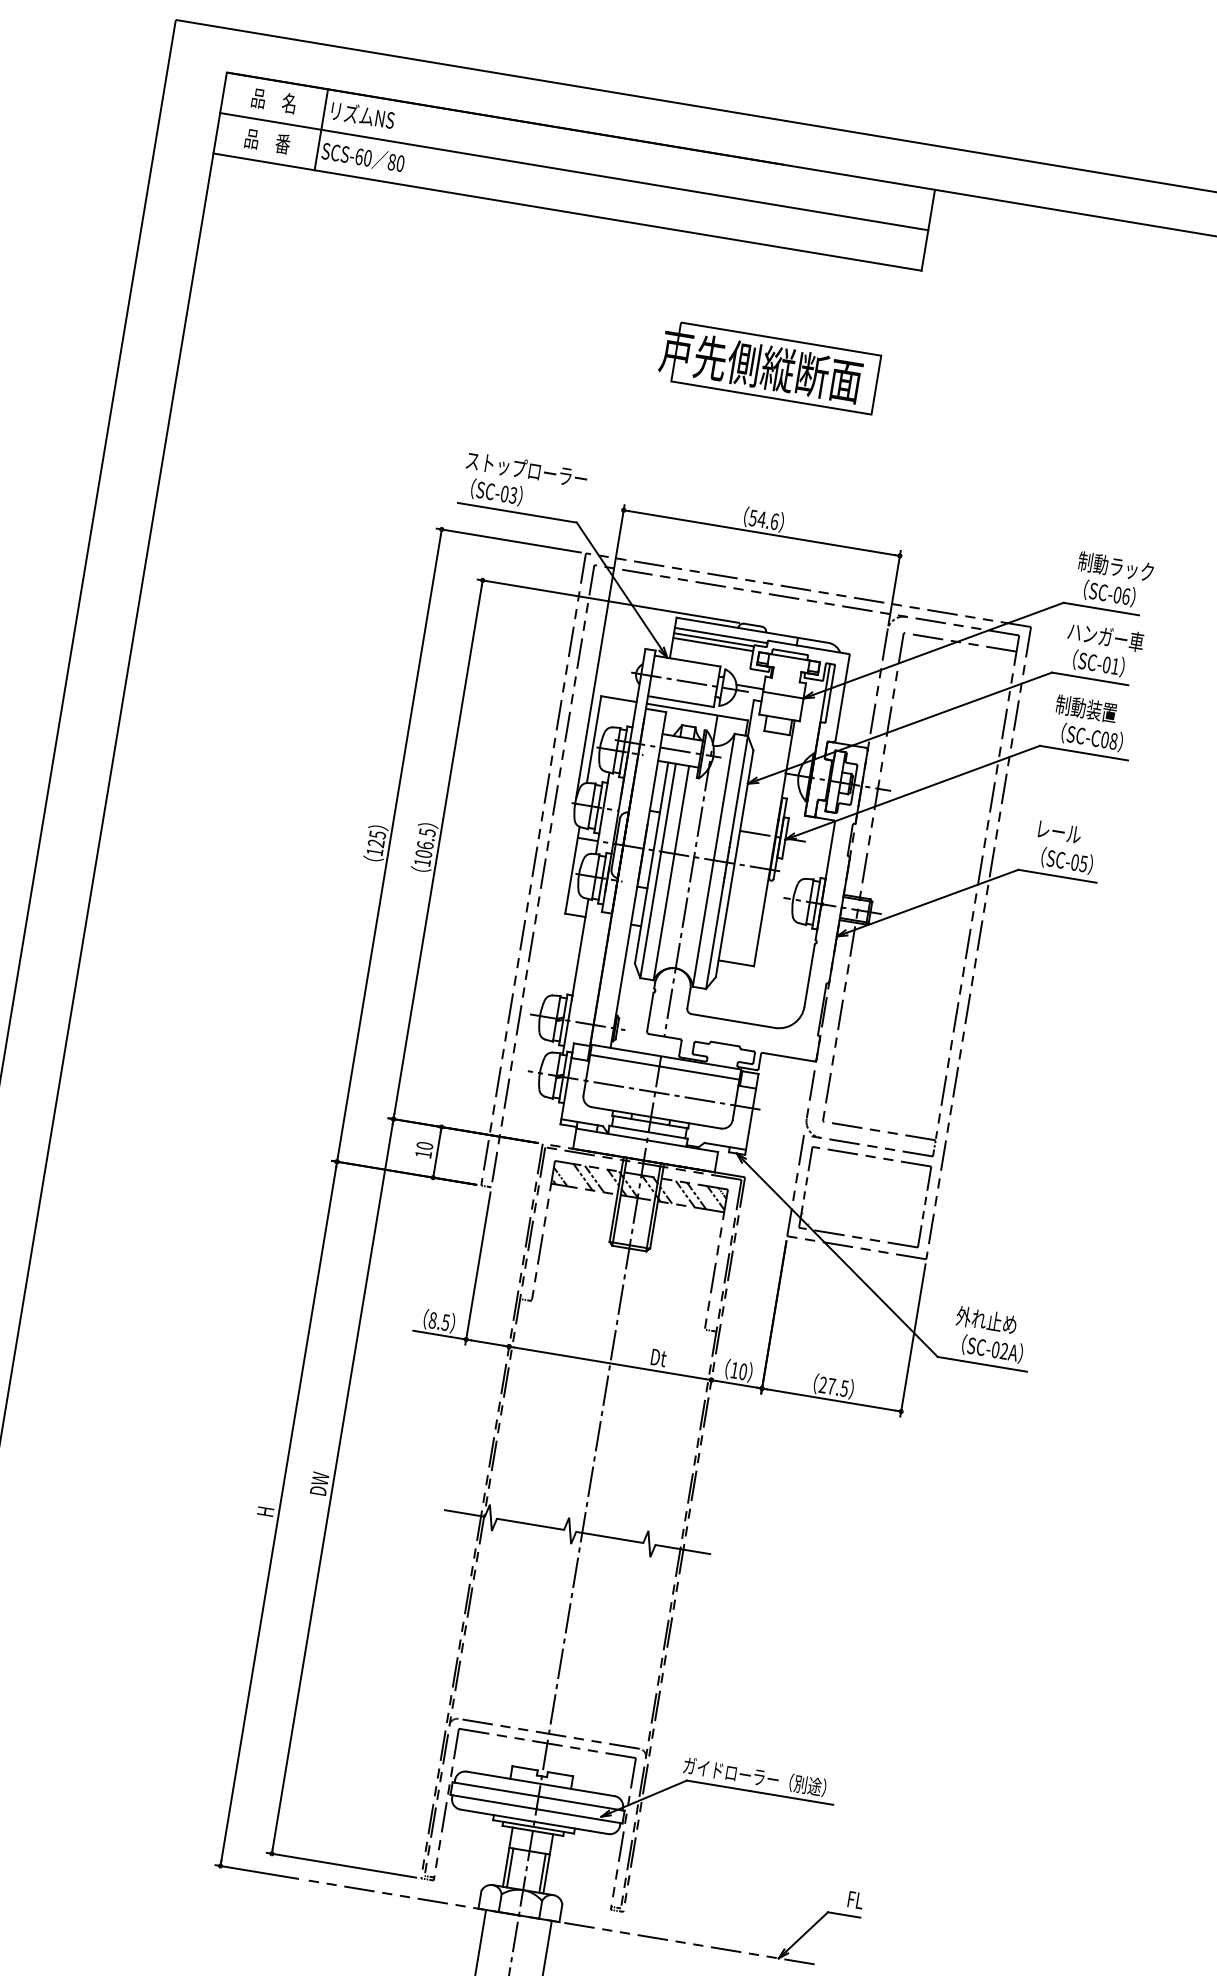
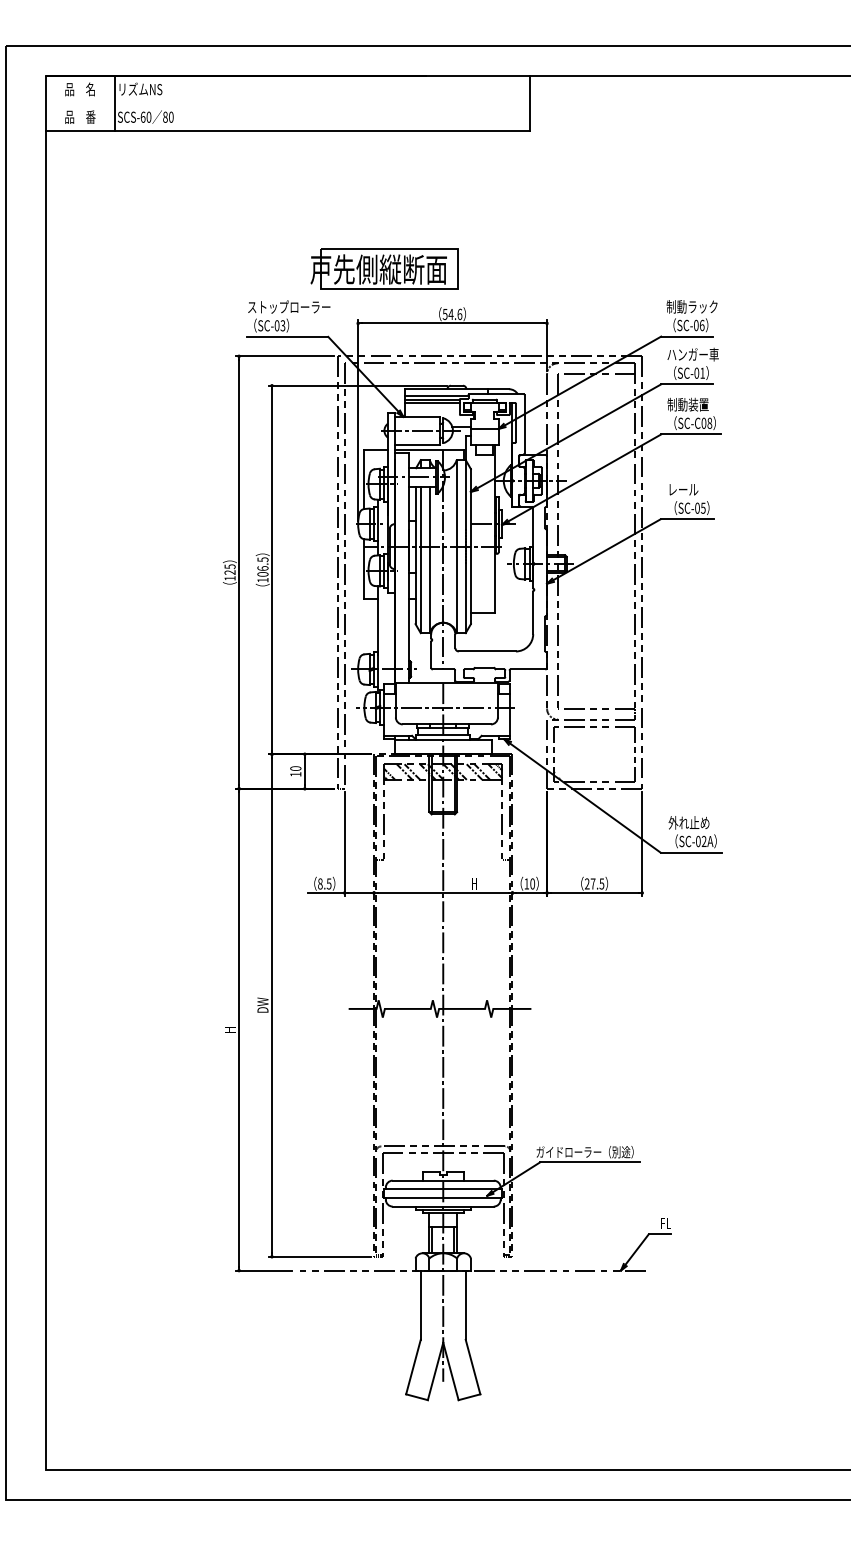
line: (573, 171) -> (287, 103), removed
part: (769, 366) -> (384, 268), moved
line: (664, 1066) -> (446, 689), removed
text: (658, 1357) -> (474, 883), Dt -> H

